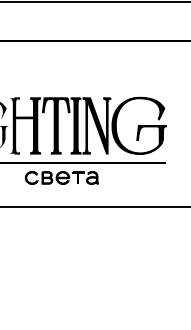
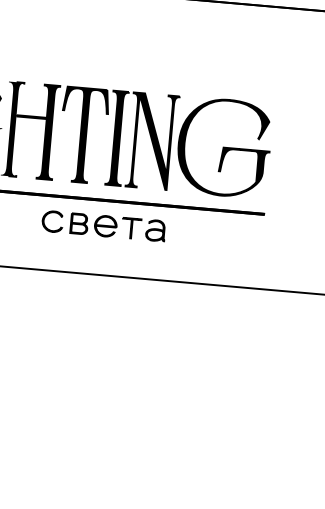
part: (61, 177) -> (103, 225), moved

